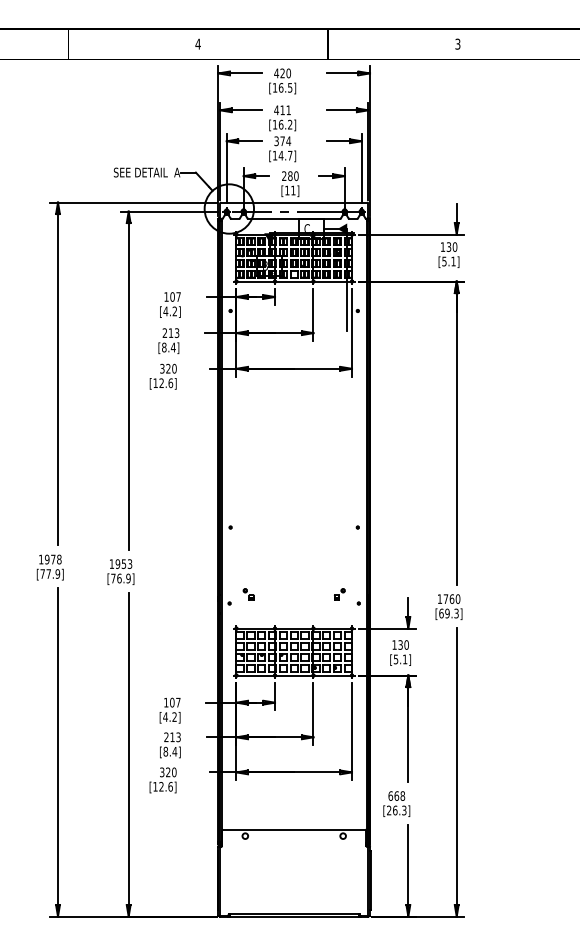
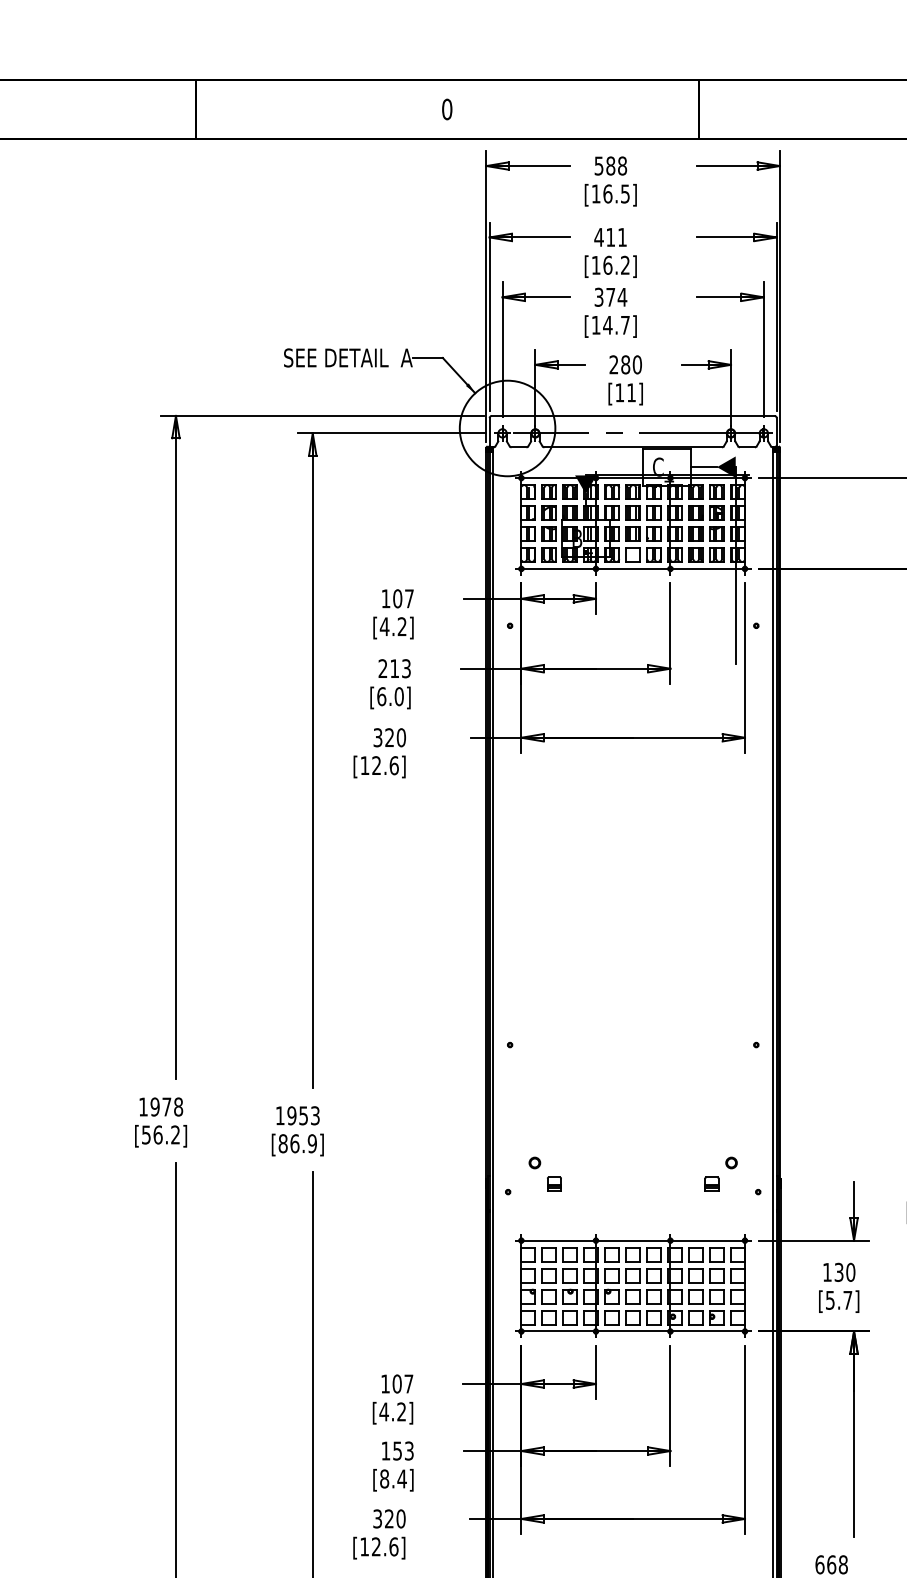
text: (197, 43) -> (445, 108), 4 -> 0
text: (282, 73) -> (610, 166), 420 -> 588
text: (168, 347) -> (389, 696), [8.4] -> [6.0]
text: (50, 573) -> (161, 1133), [77.9] -> [56.2]
text: (113, 578) -> (283, 1143), [76.9] -> [86.9]
part: (248, 594) -> (544, 1174), size x1.6
part: (339, 594) -> (720, 1174), size x1.6
text: (405, 659) -> (848, 1300), [5.1] -> [5.7]
text: (169, 737) -> (391, 1451), 213 -> 153

